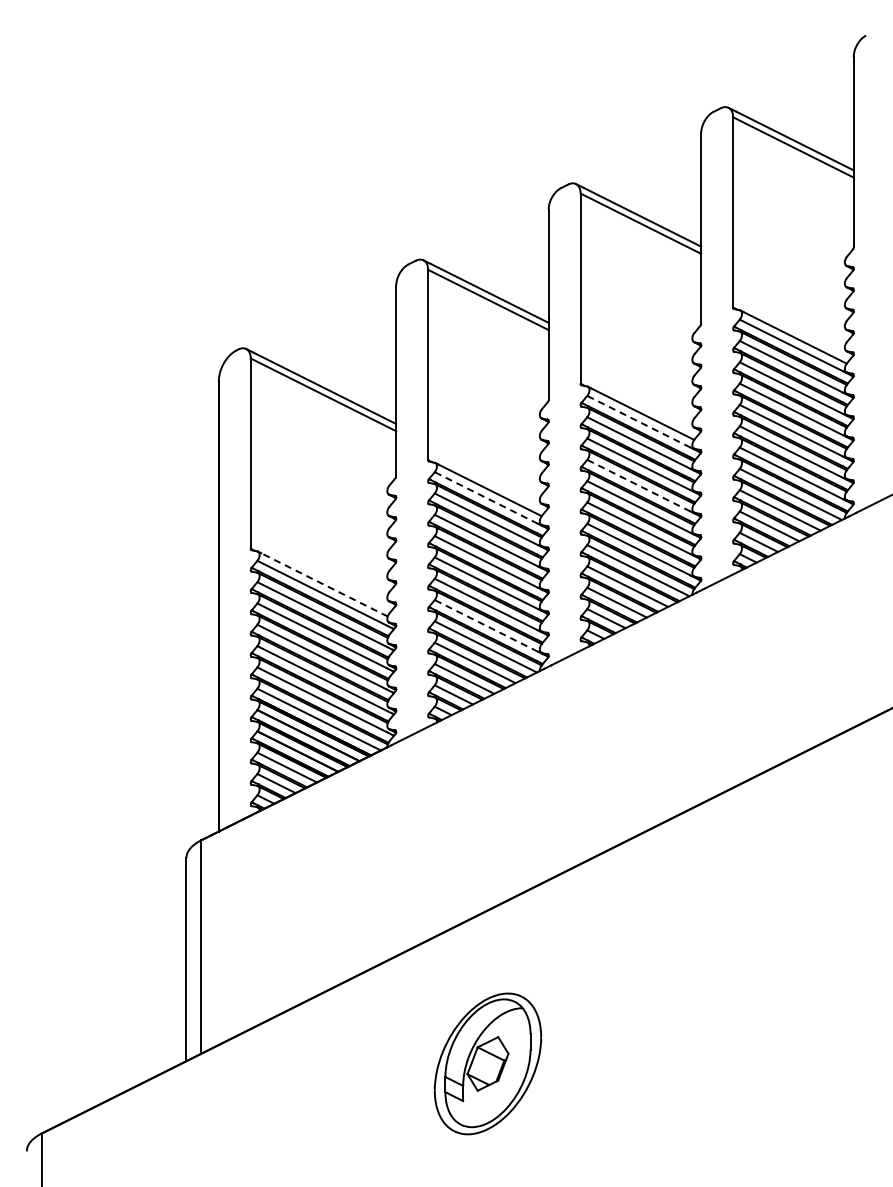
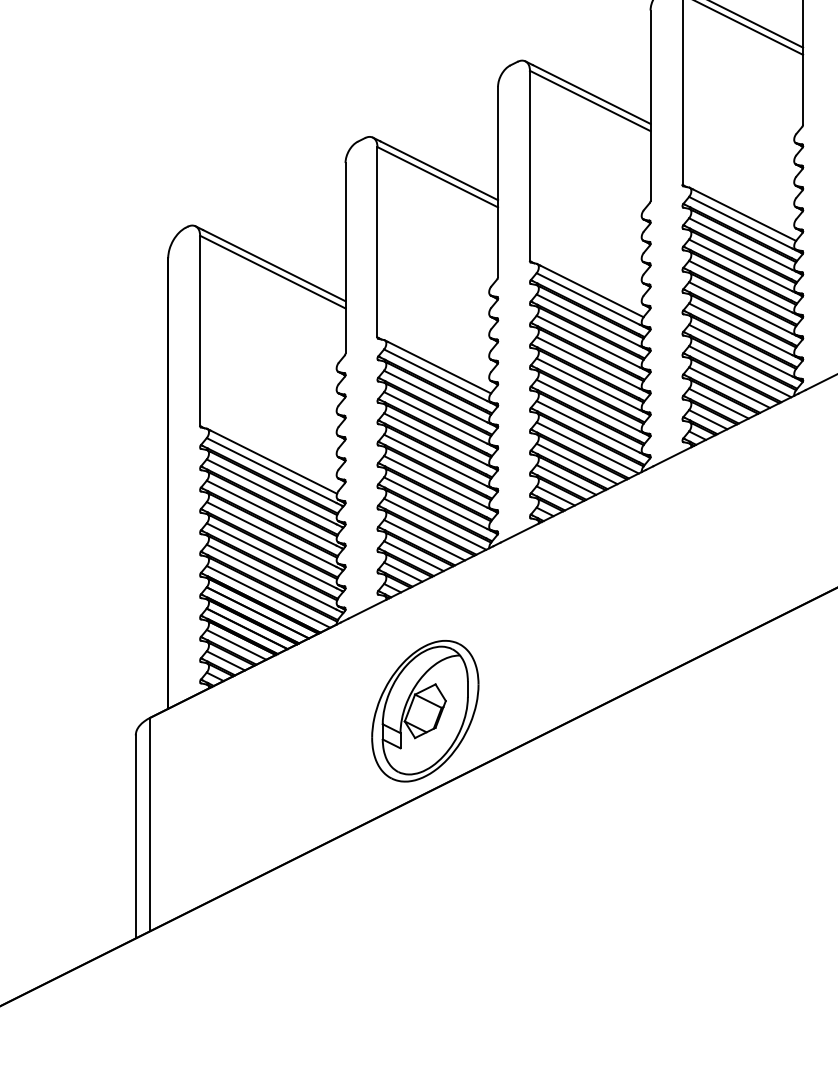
line: (638, 421) -> (587, 298), dashed -> solid
line: (638, 485) -> (587, 362), dashed -> solid
line: (486, 497) -> (435, 374), dashed -> solid
line: (324, 584) -> (273, 461), dashed -> solid
line: (486, 625) -> (435, 502), dashed -> solid
part: (487, 1063) -> (424, 710), moved

